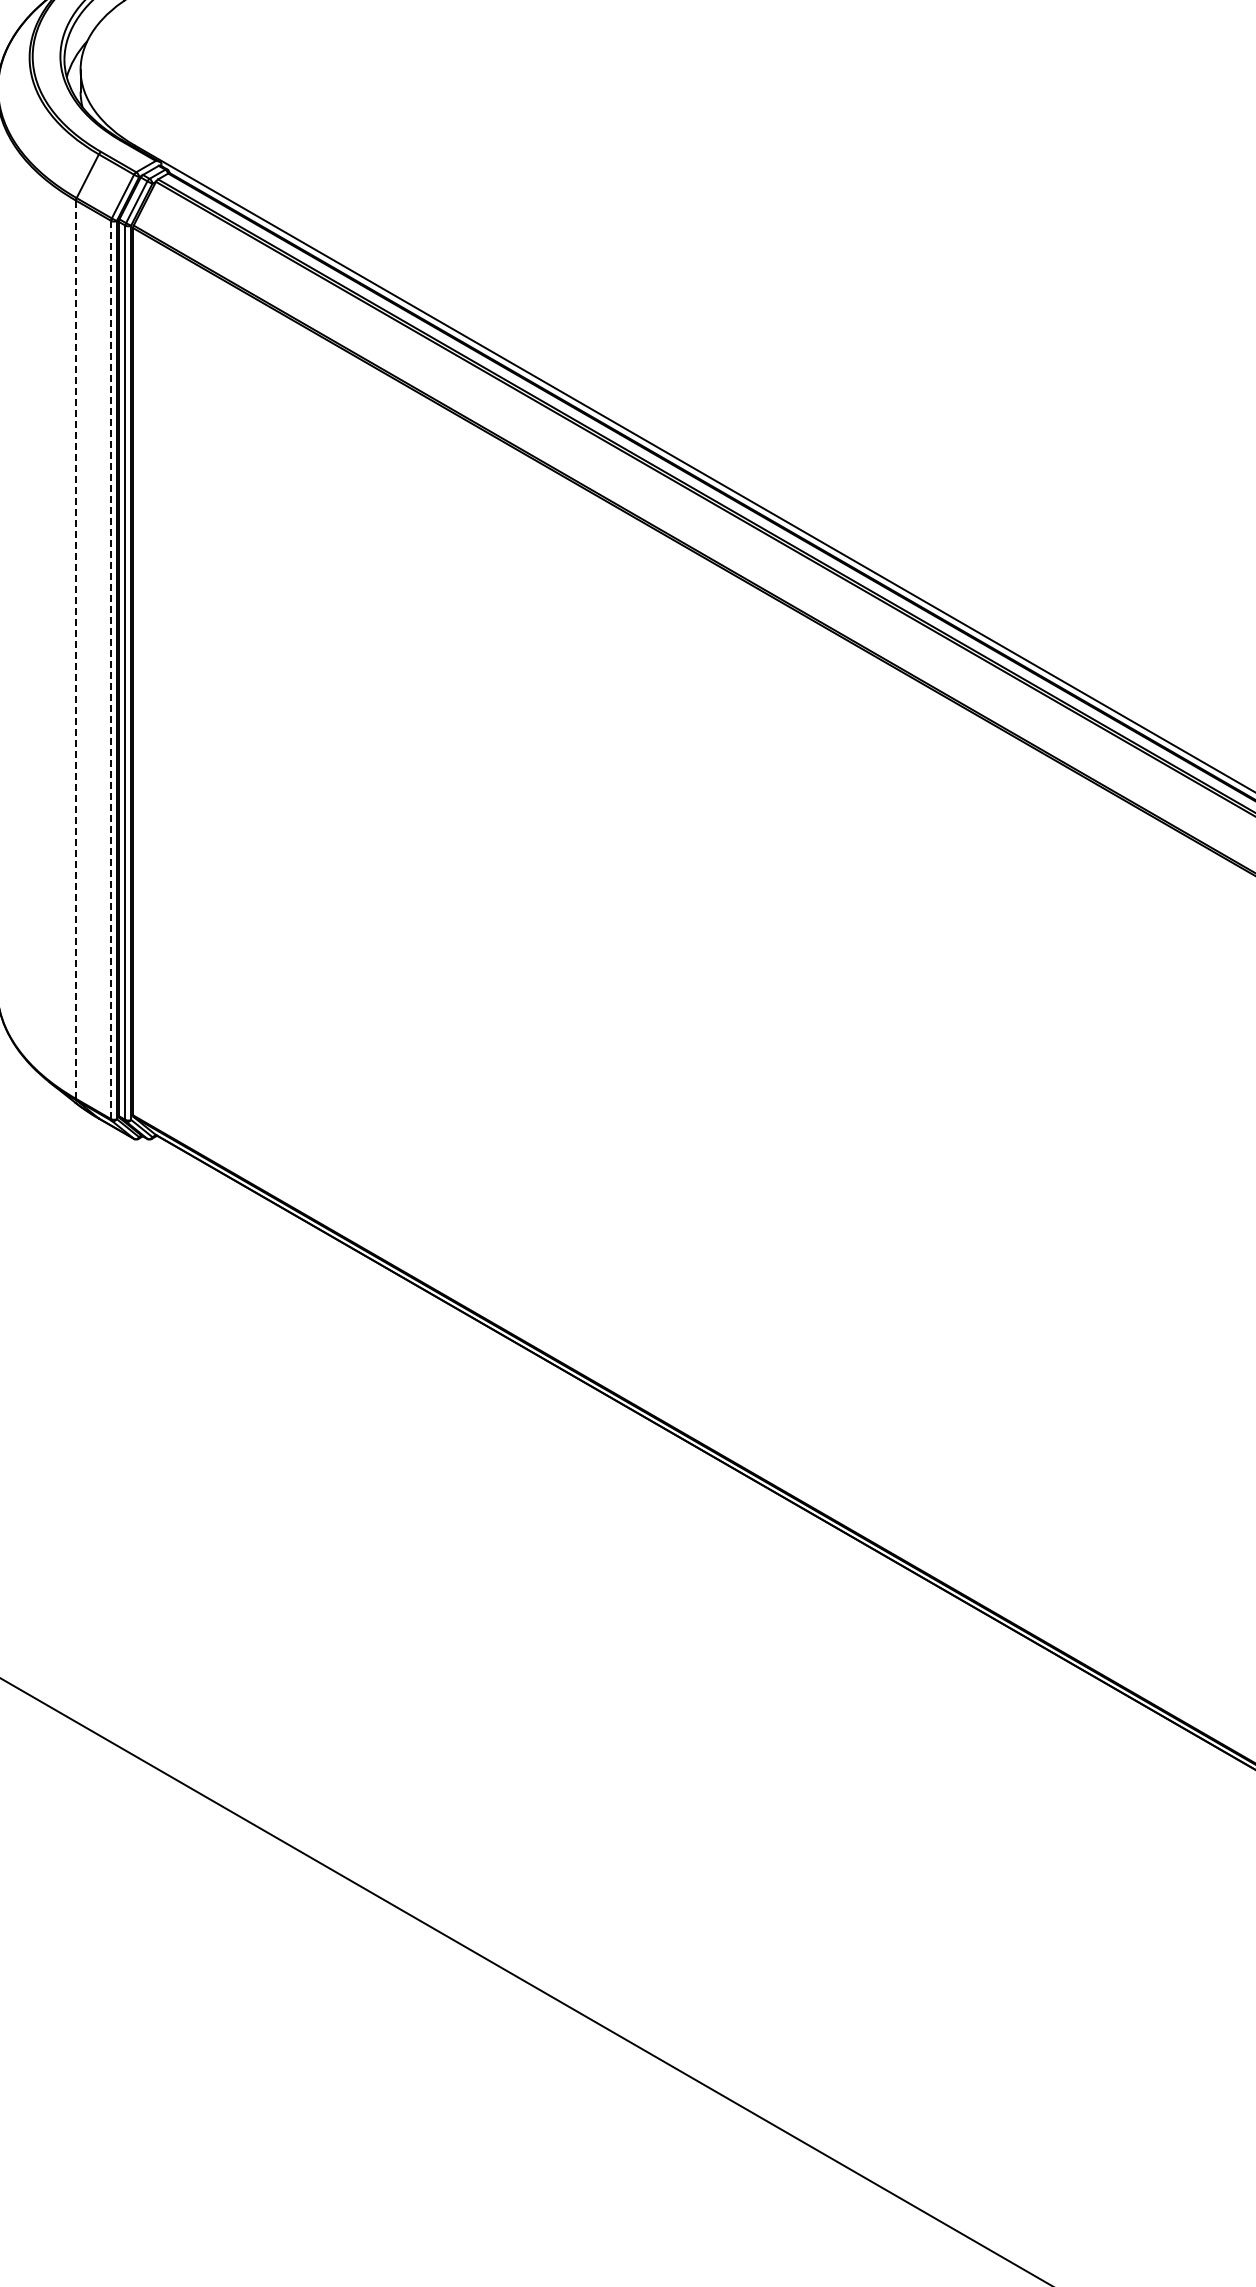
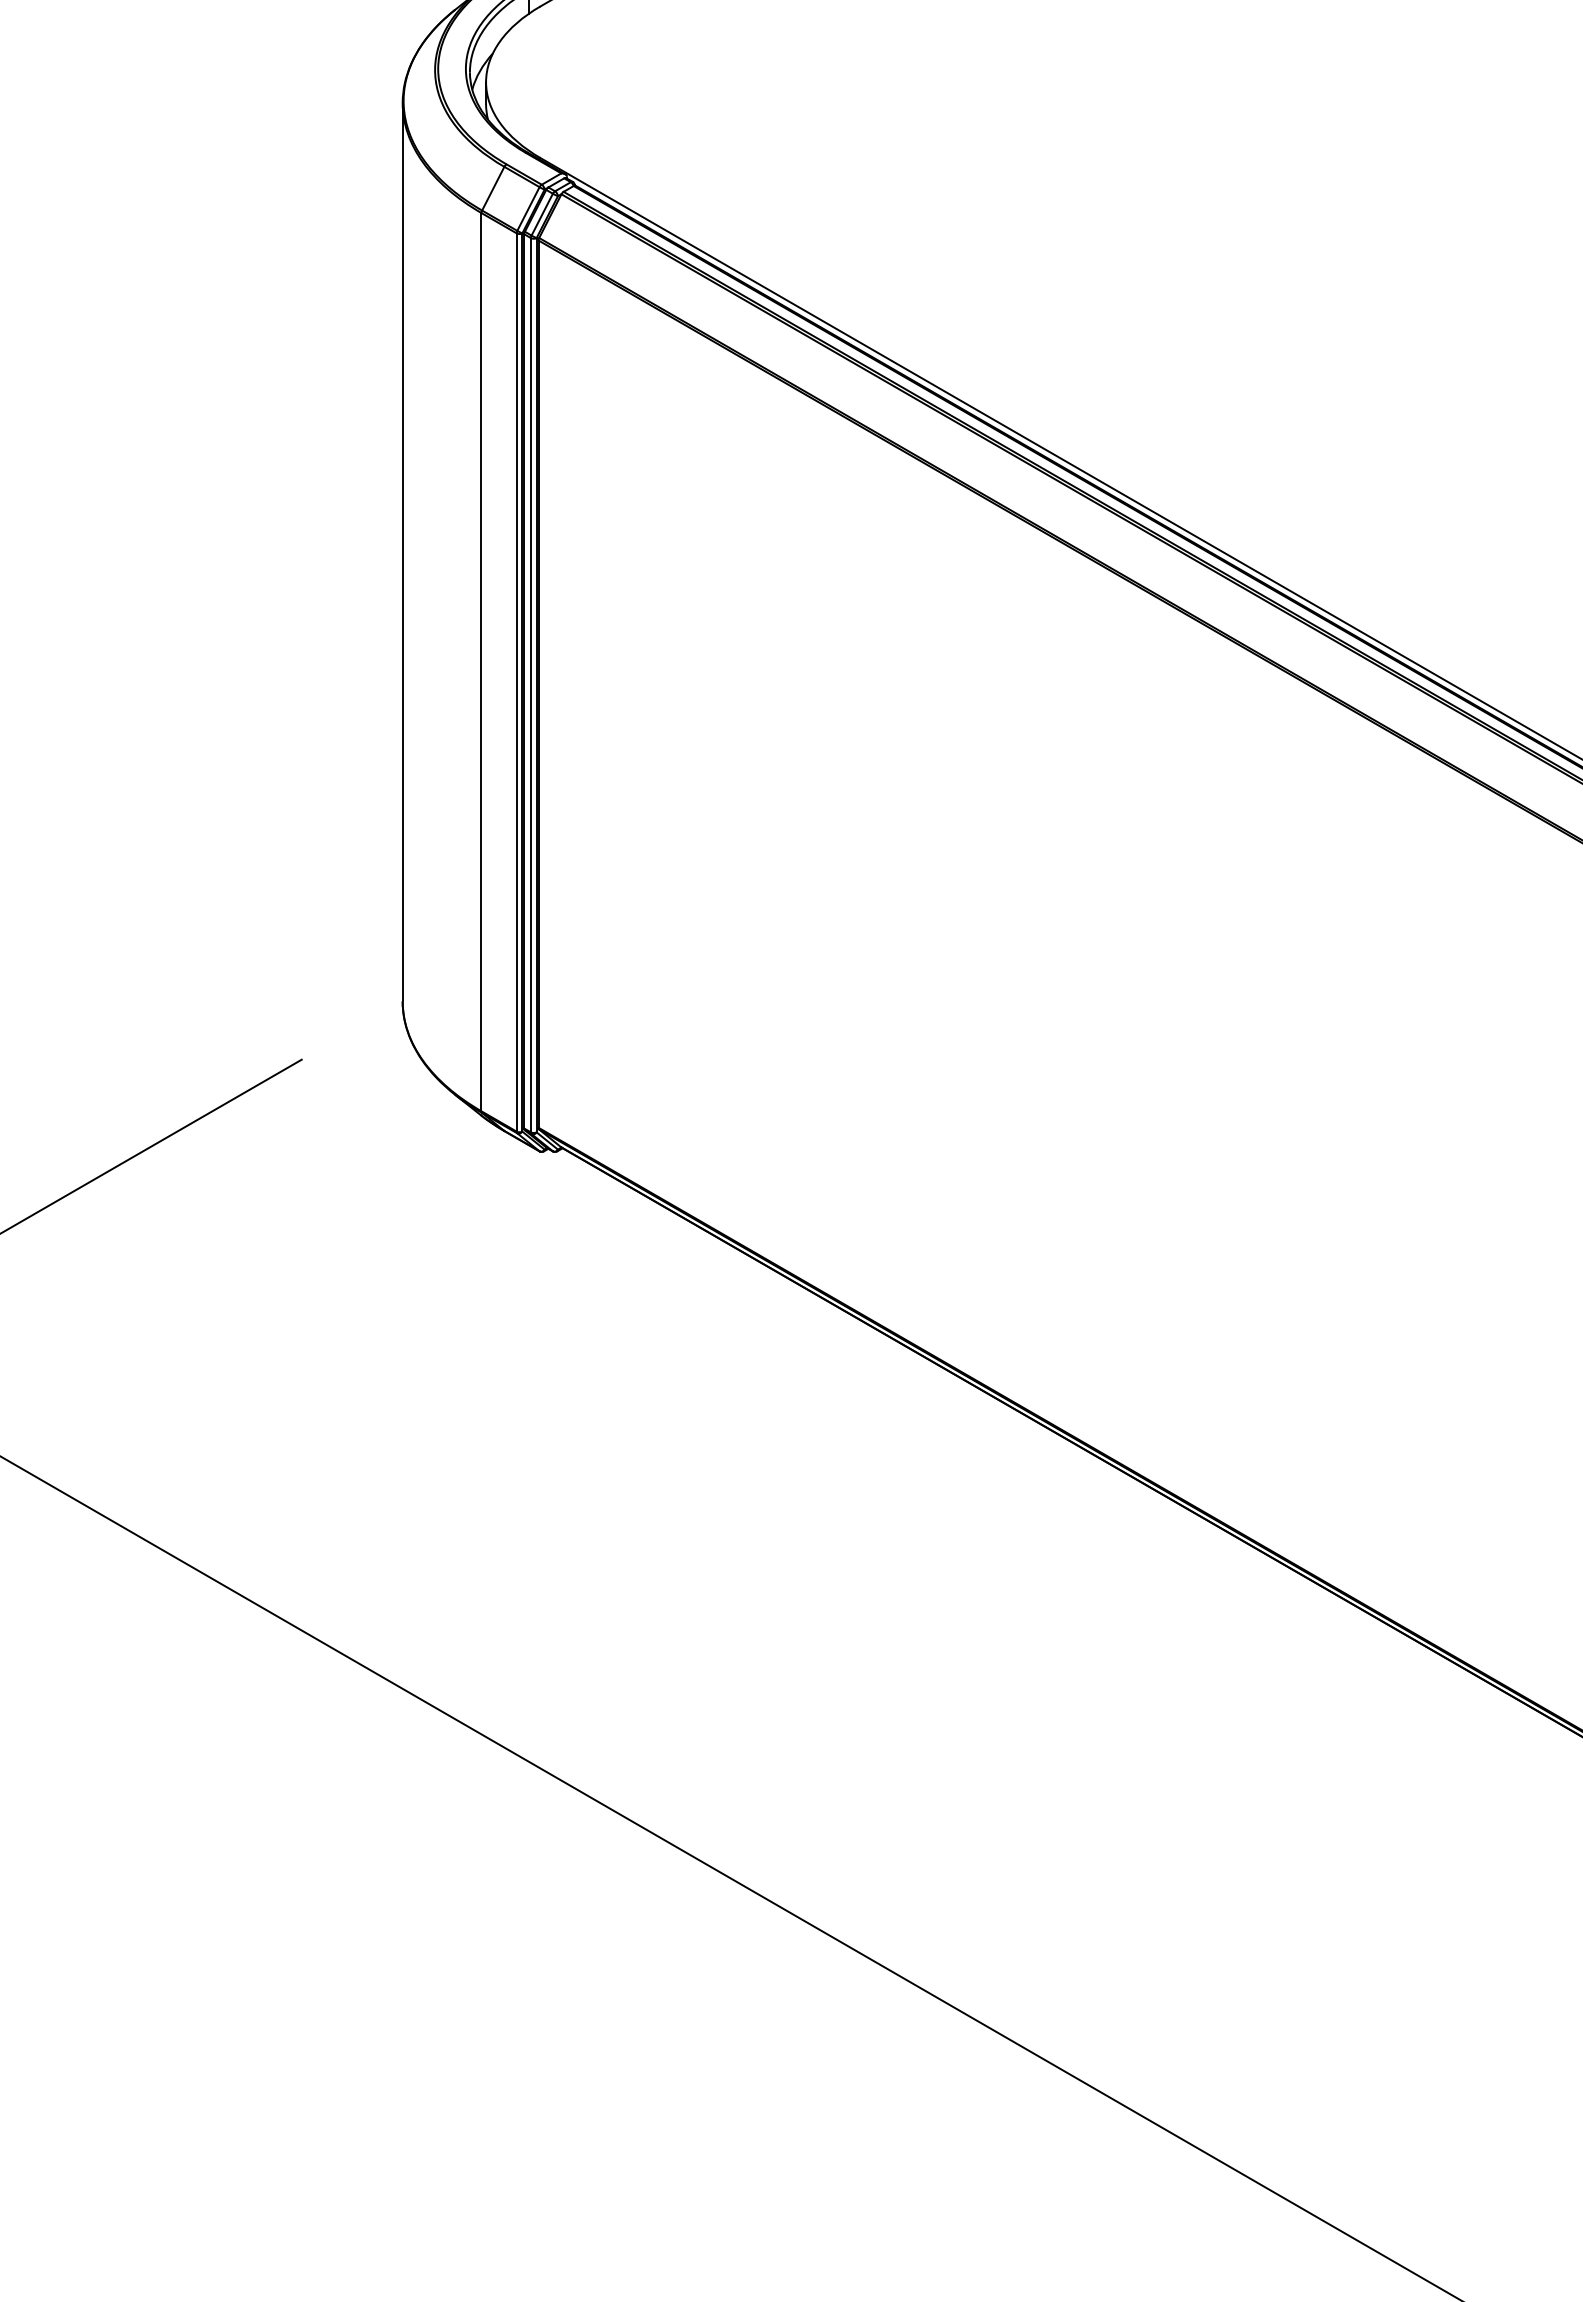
line: (76, 649) -> (481, 661), dashed -> solid
line: (111, 670) -> (516, 682), dashed -> solid

